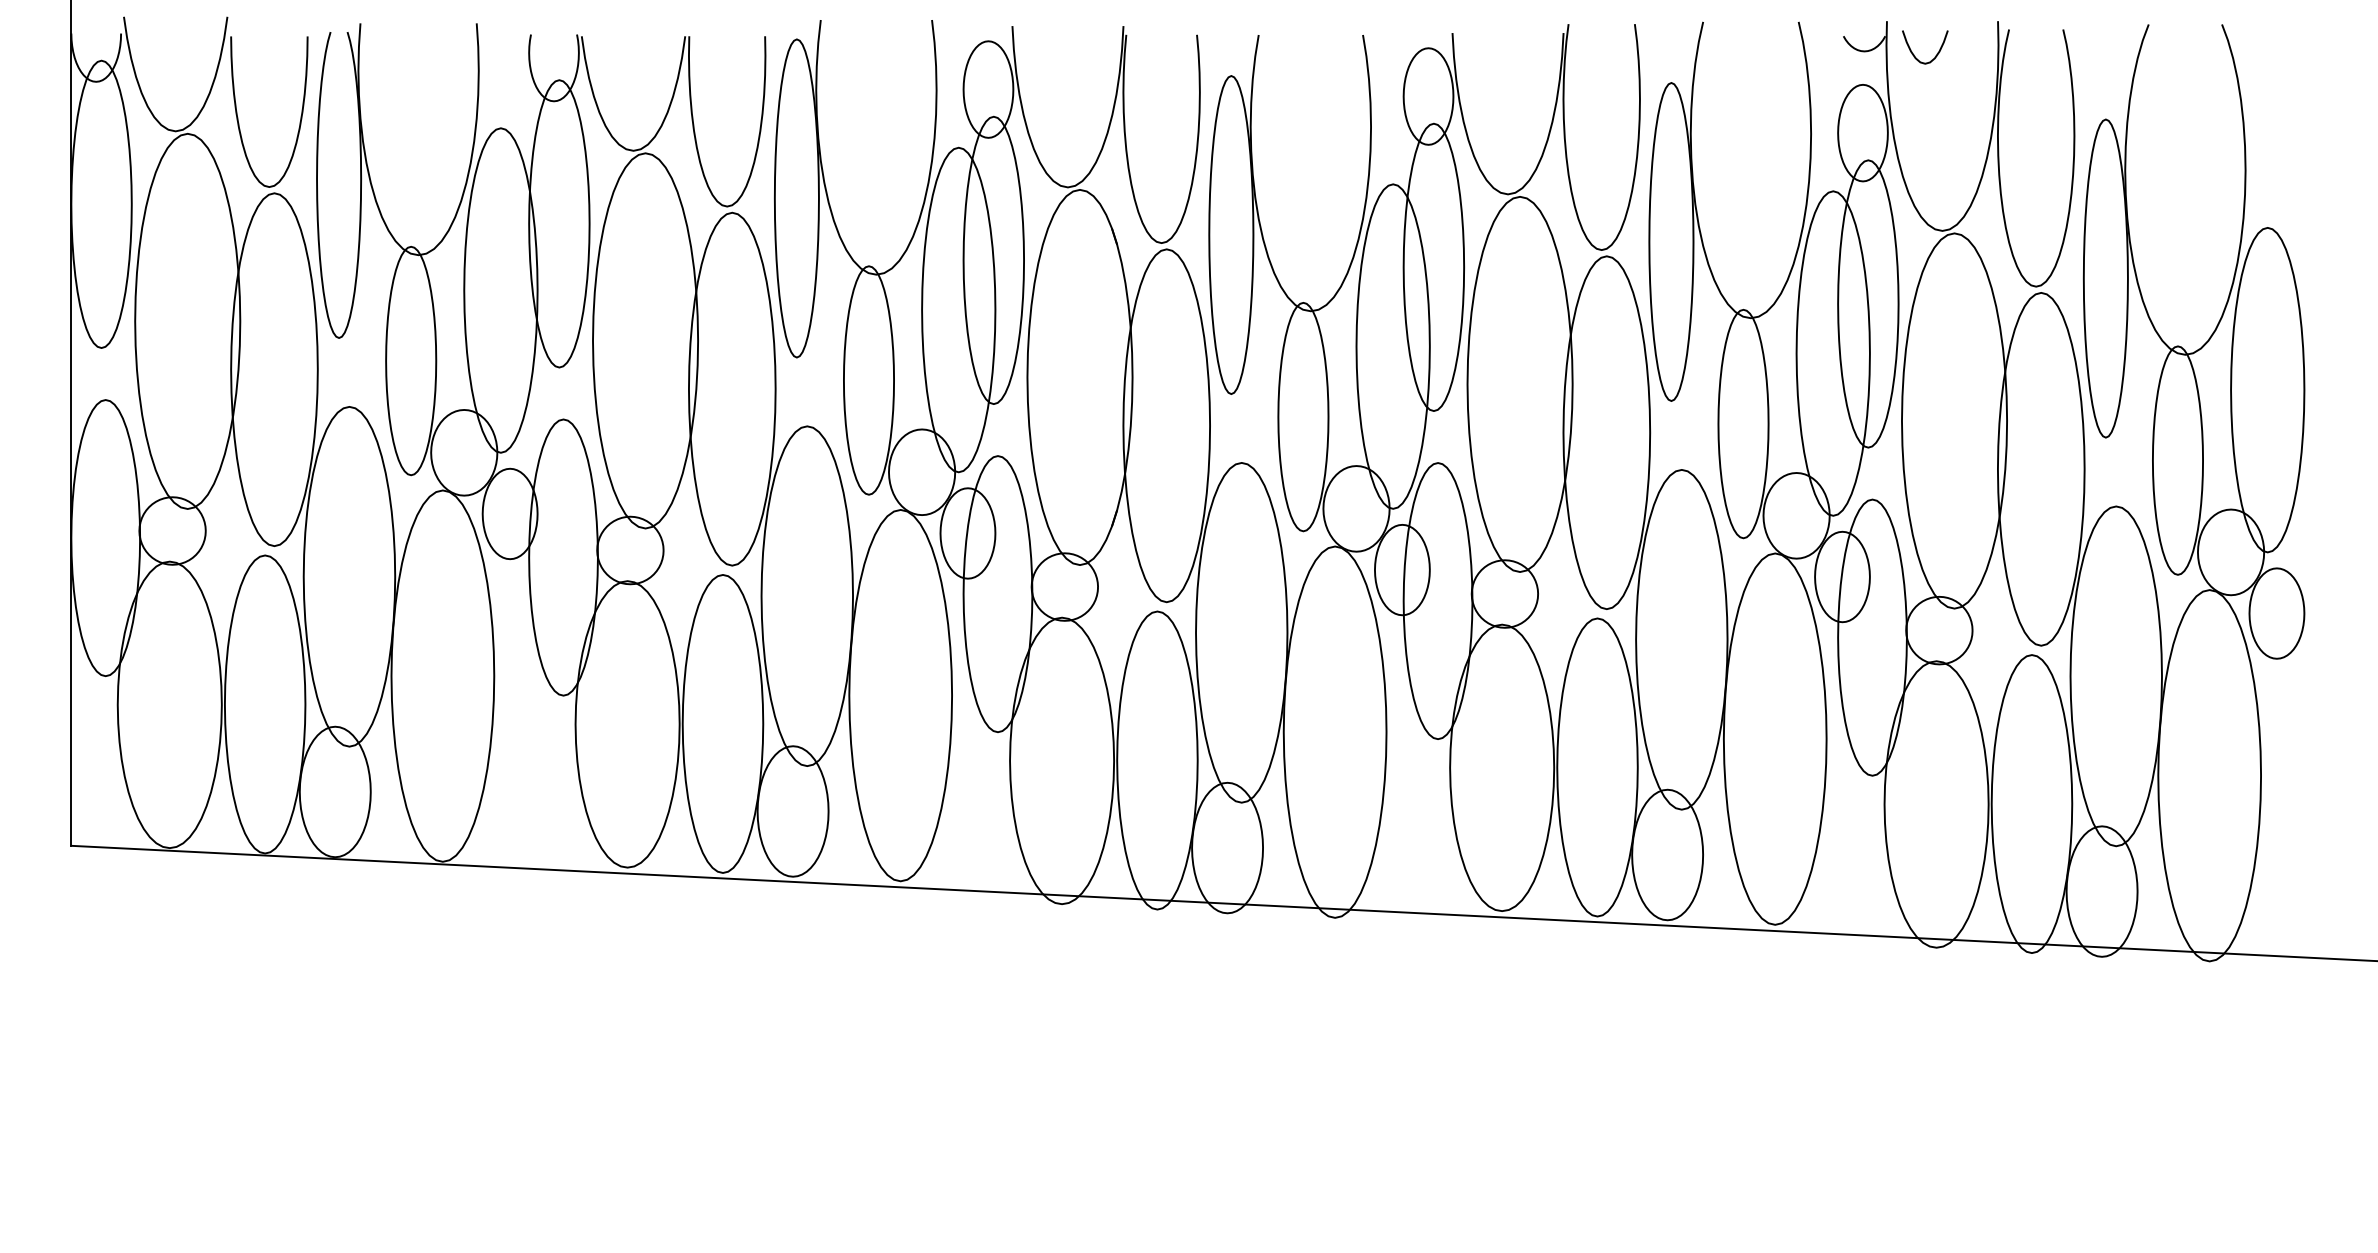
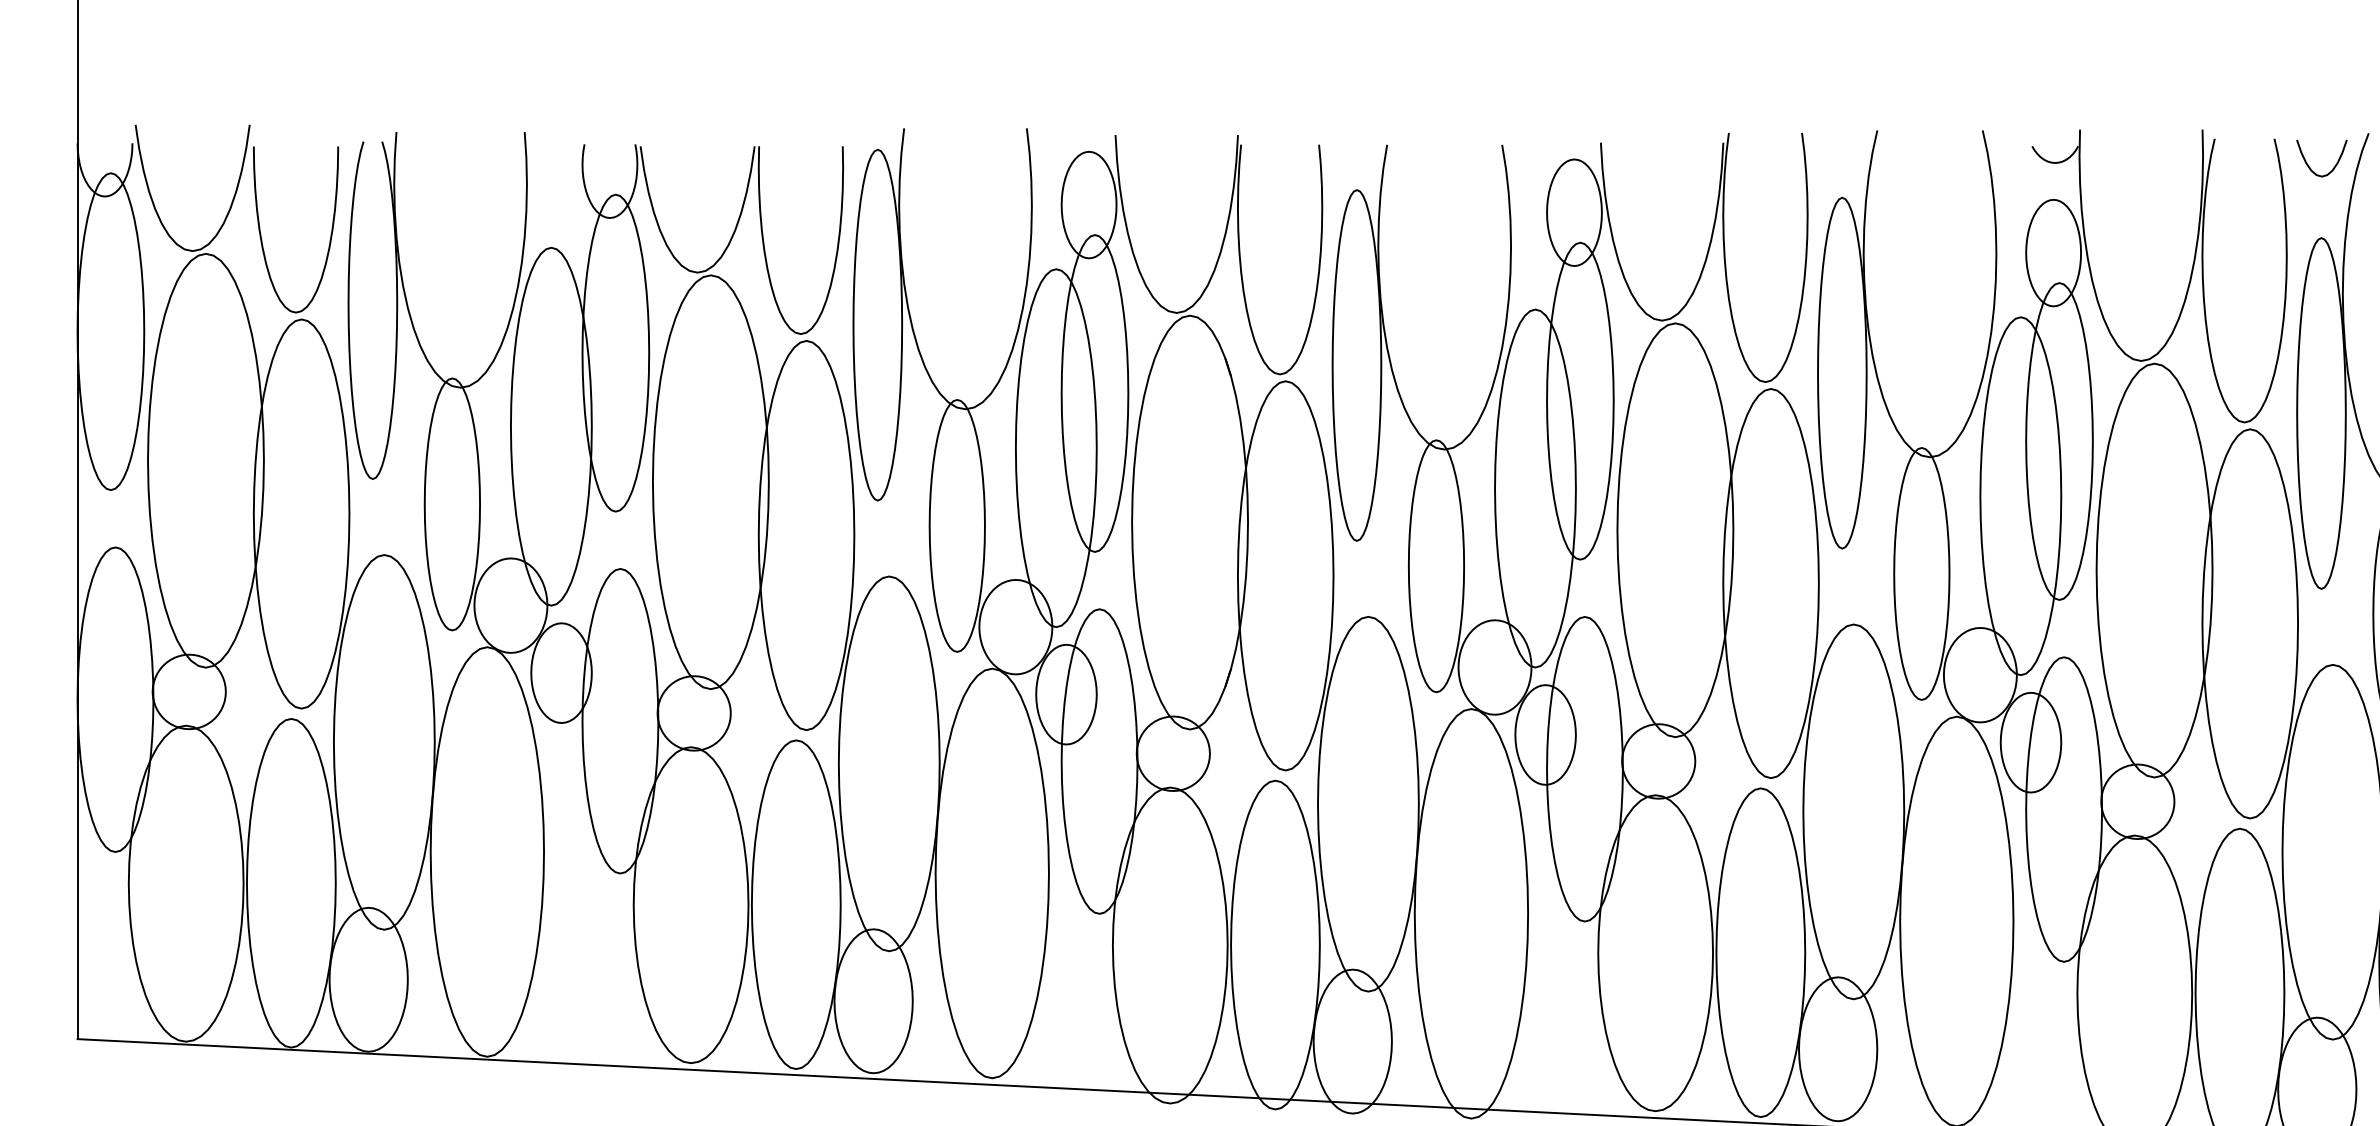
curve: (1935, 55) -> (2333, 167), moved

